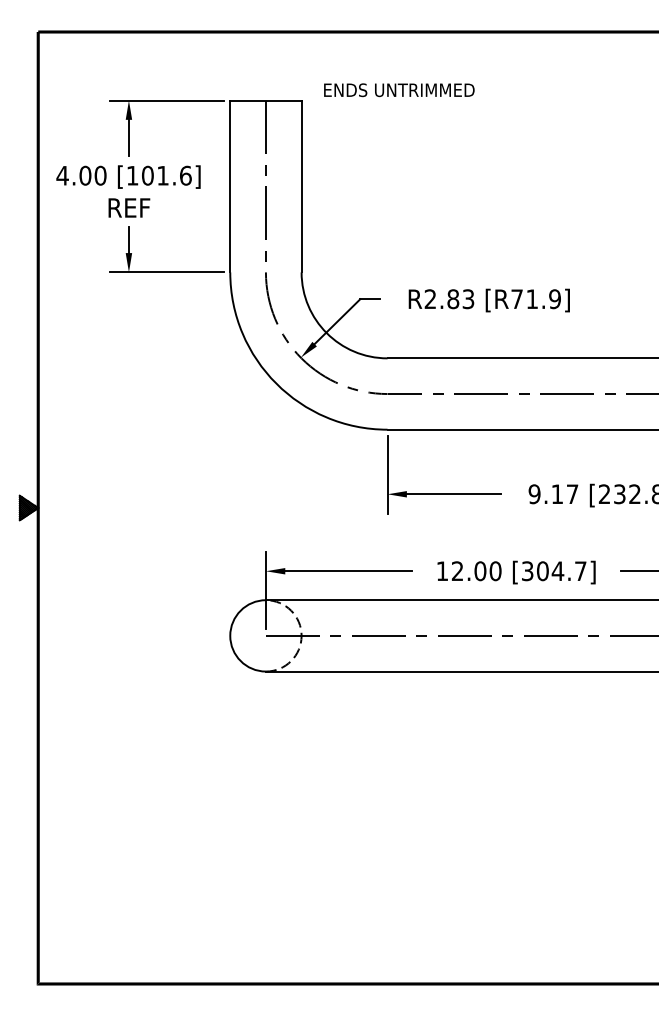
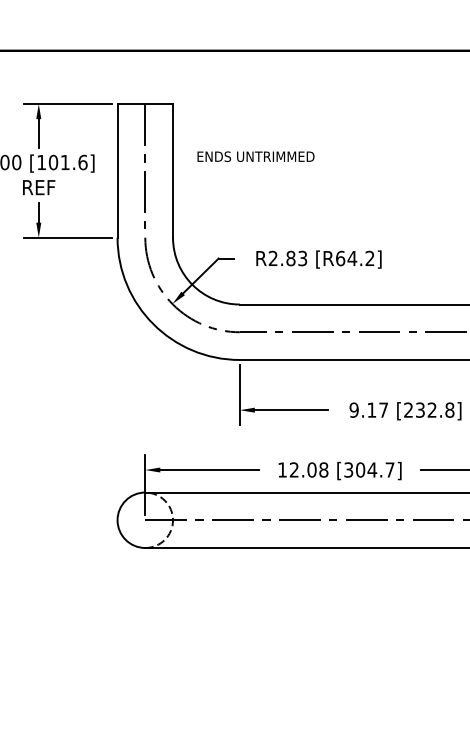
text: (399, 90) -> (256, 156), moved
text: (535, 299) -> (354, 258), [R71.9] -> [R64.2]
text: (495, 570) -> (323, 469), 12.00 -> 12.08

